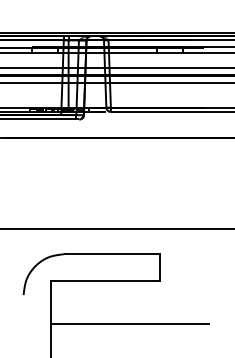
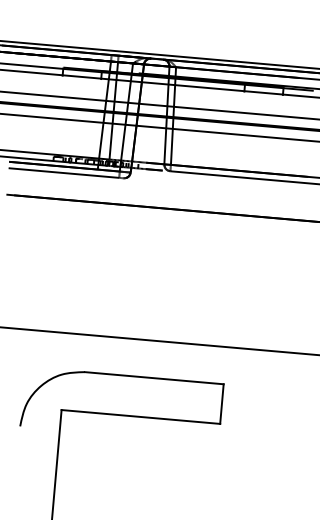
line: (130, 323) -> (171, 481), removed

